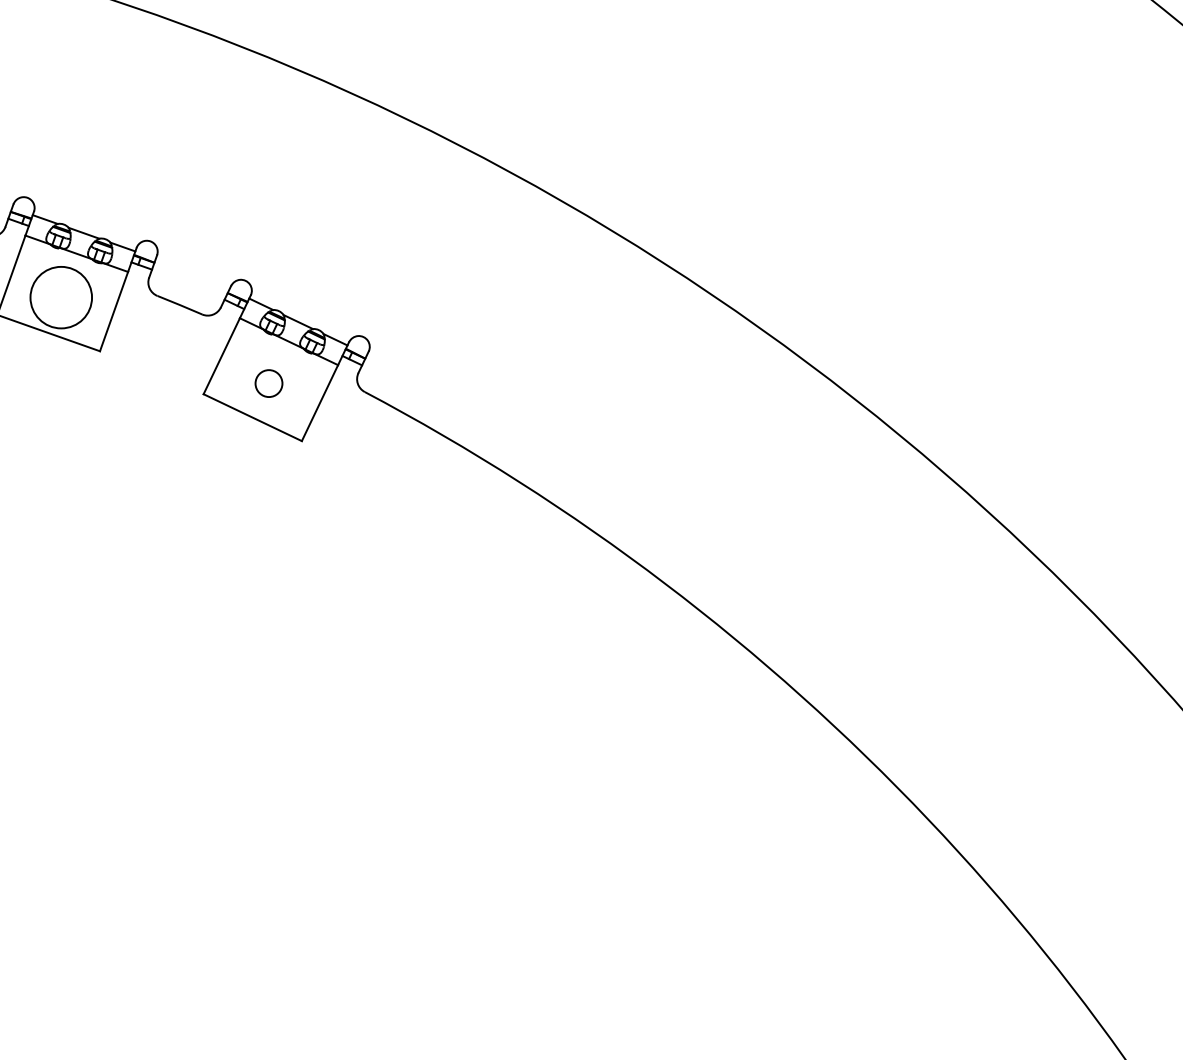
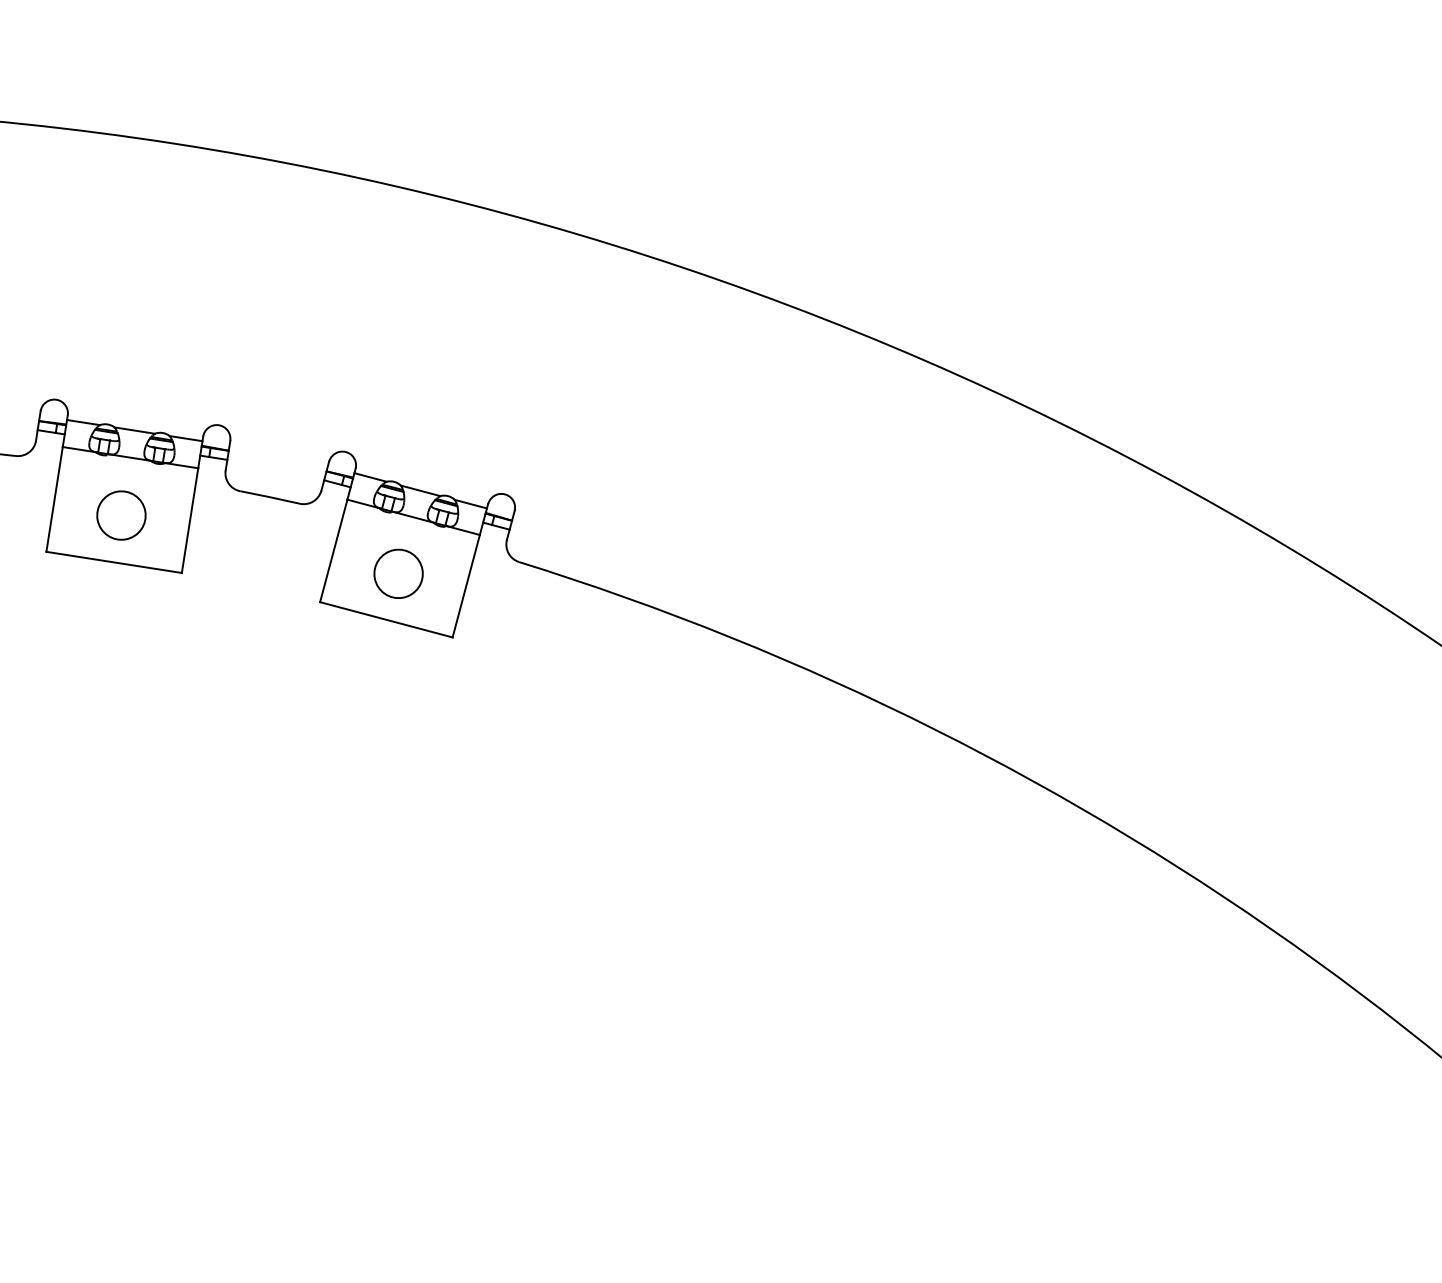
circle: (61, 297) -> (121, 515), size x0.62
circle: (268, 383) -> (397, 573), size x1.43

